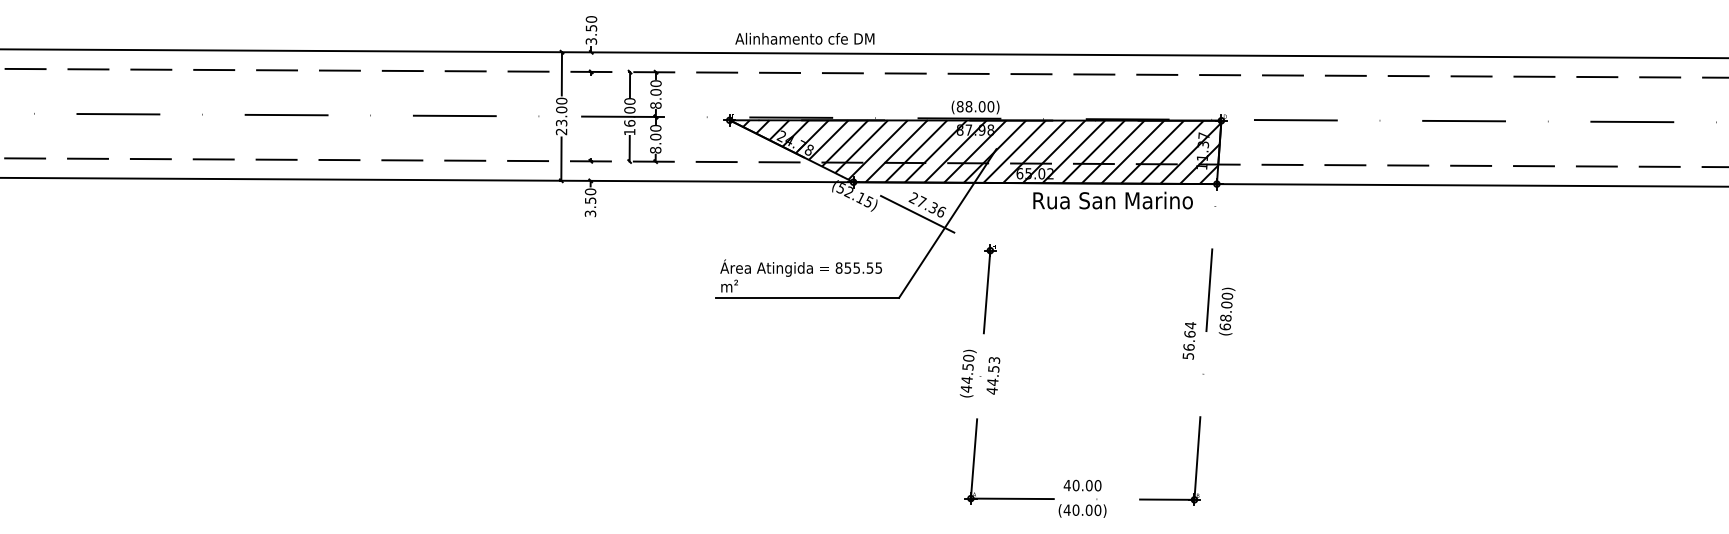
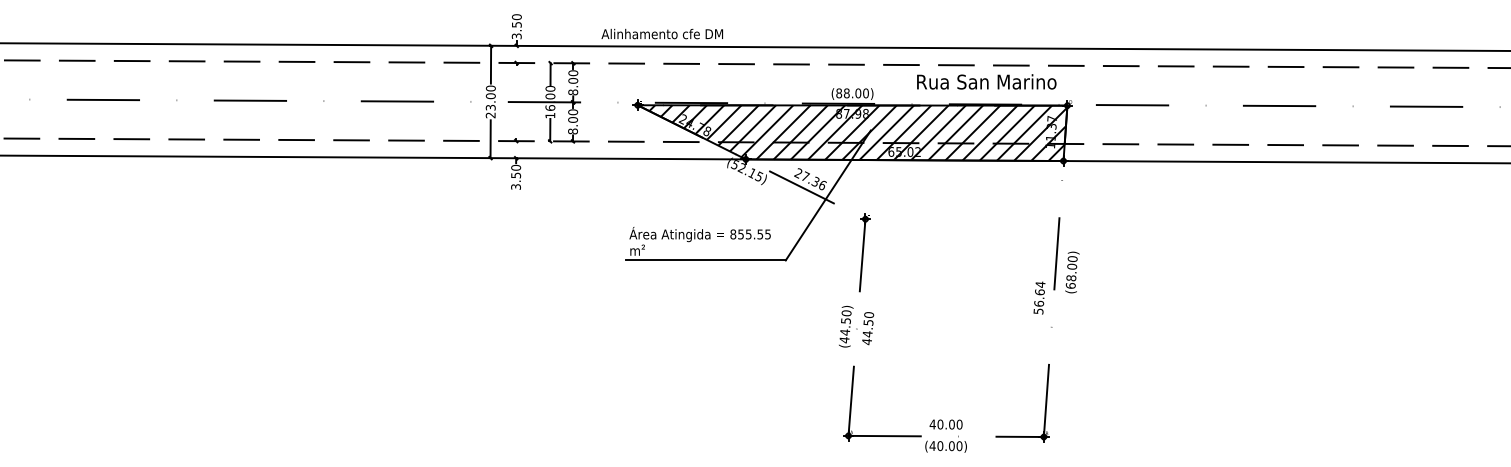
text: (804, 38) -> (661, 33), moved
text: (1112, 200) -> (986, 81), moved
text: (994, 359) -> (869, 314), 44.53 -> 44.50

